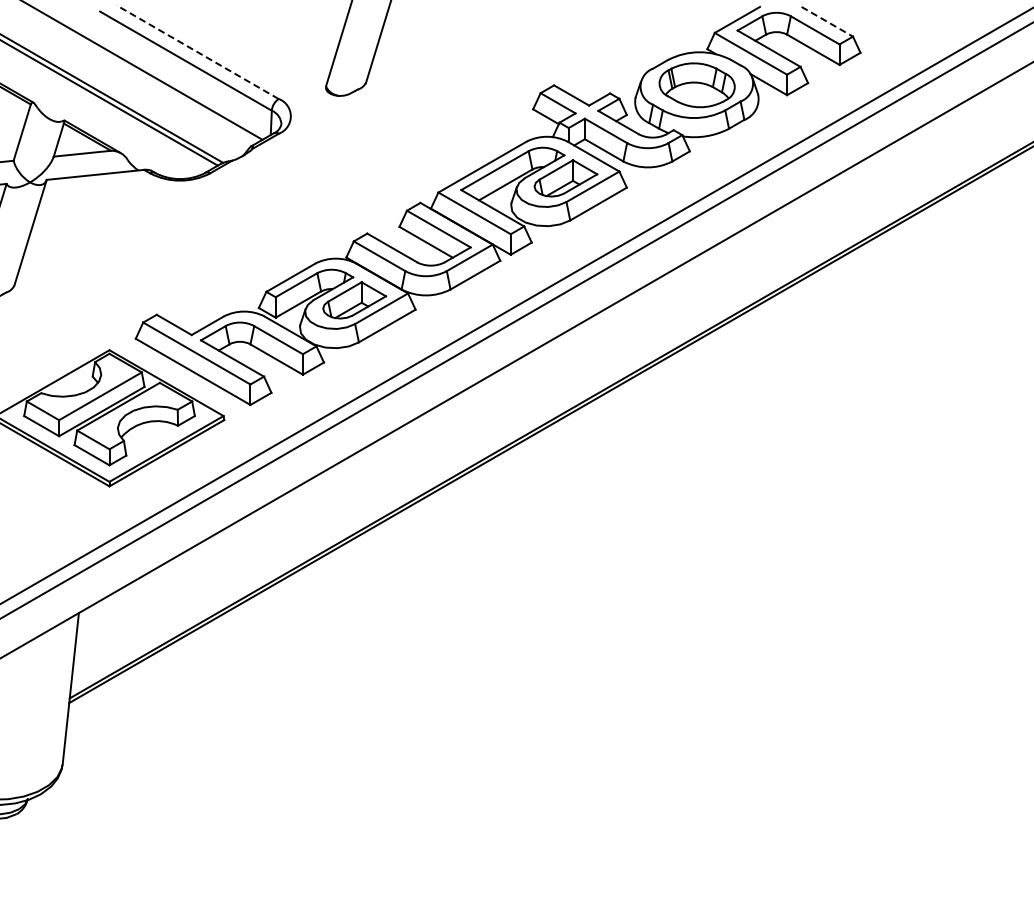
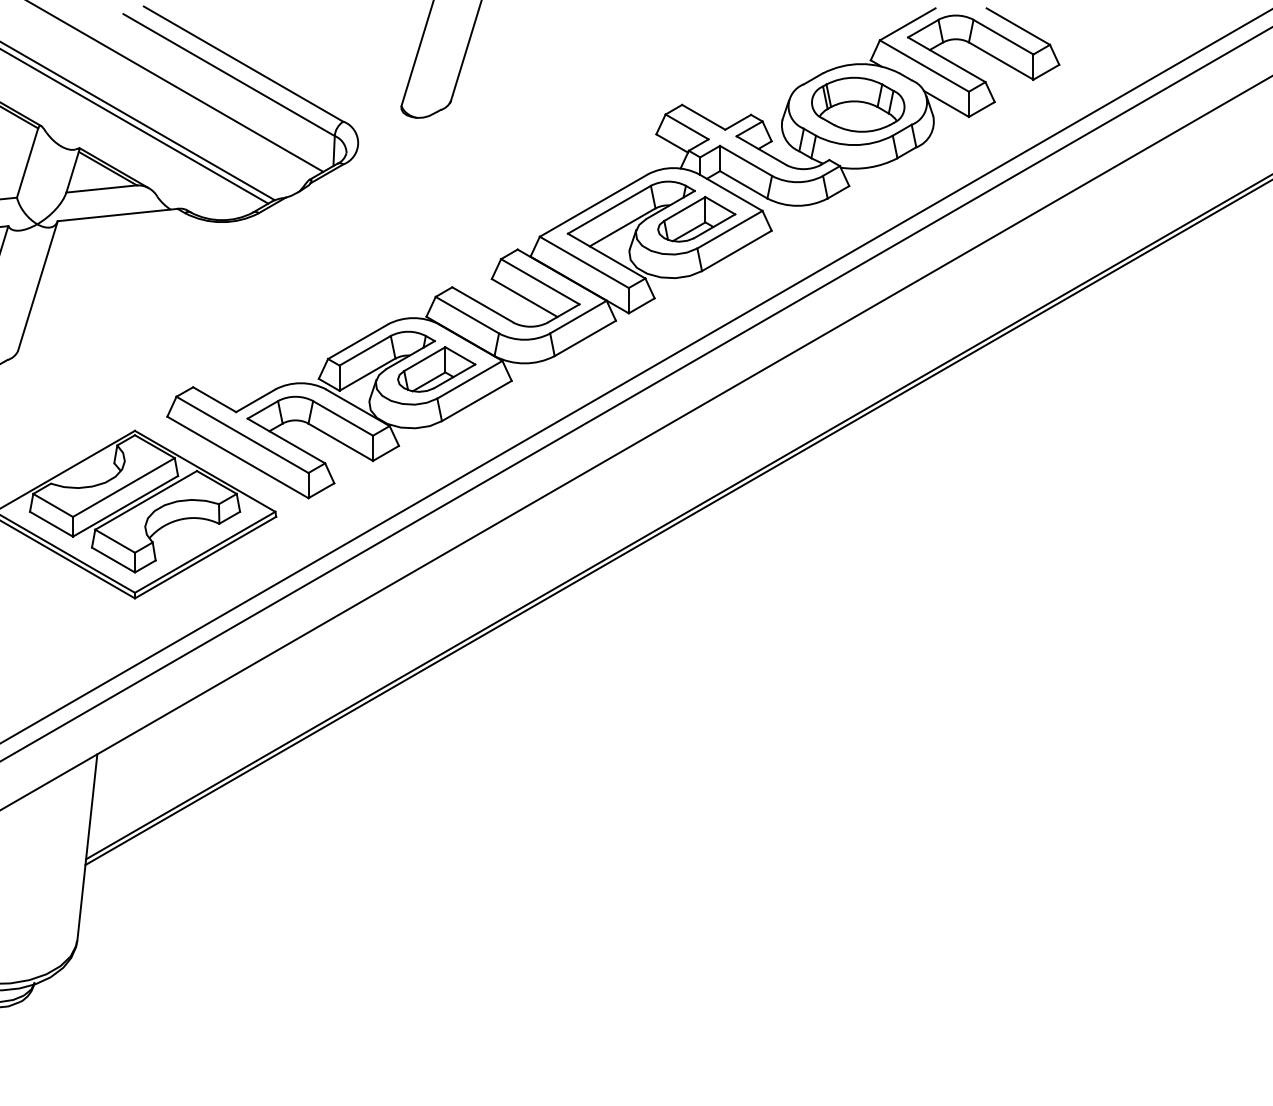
line: (827, 21) -> (1018, 26), dashed -> solid
line: (197, 52) -> (243, 64), dashed -> solid

